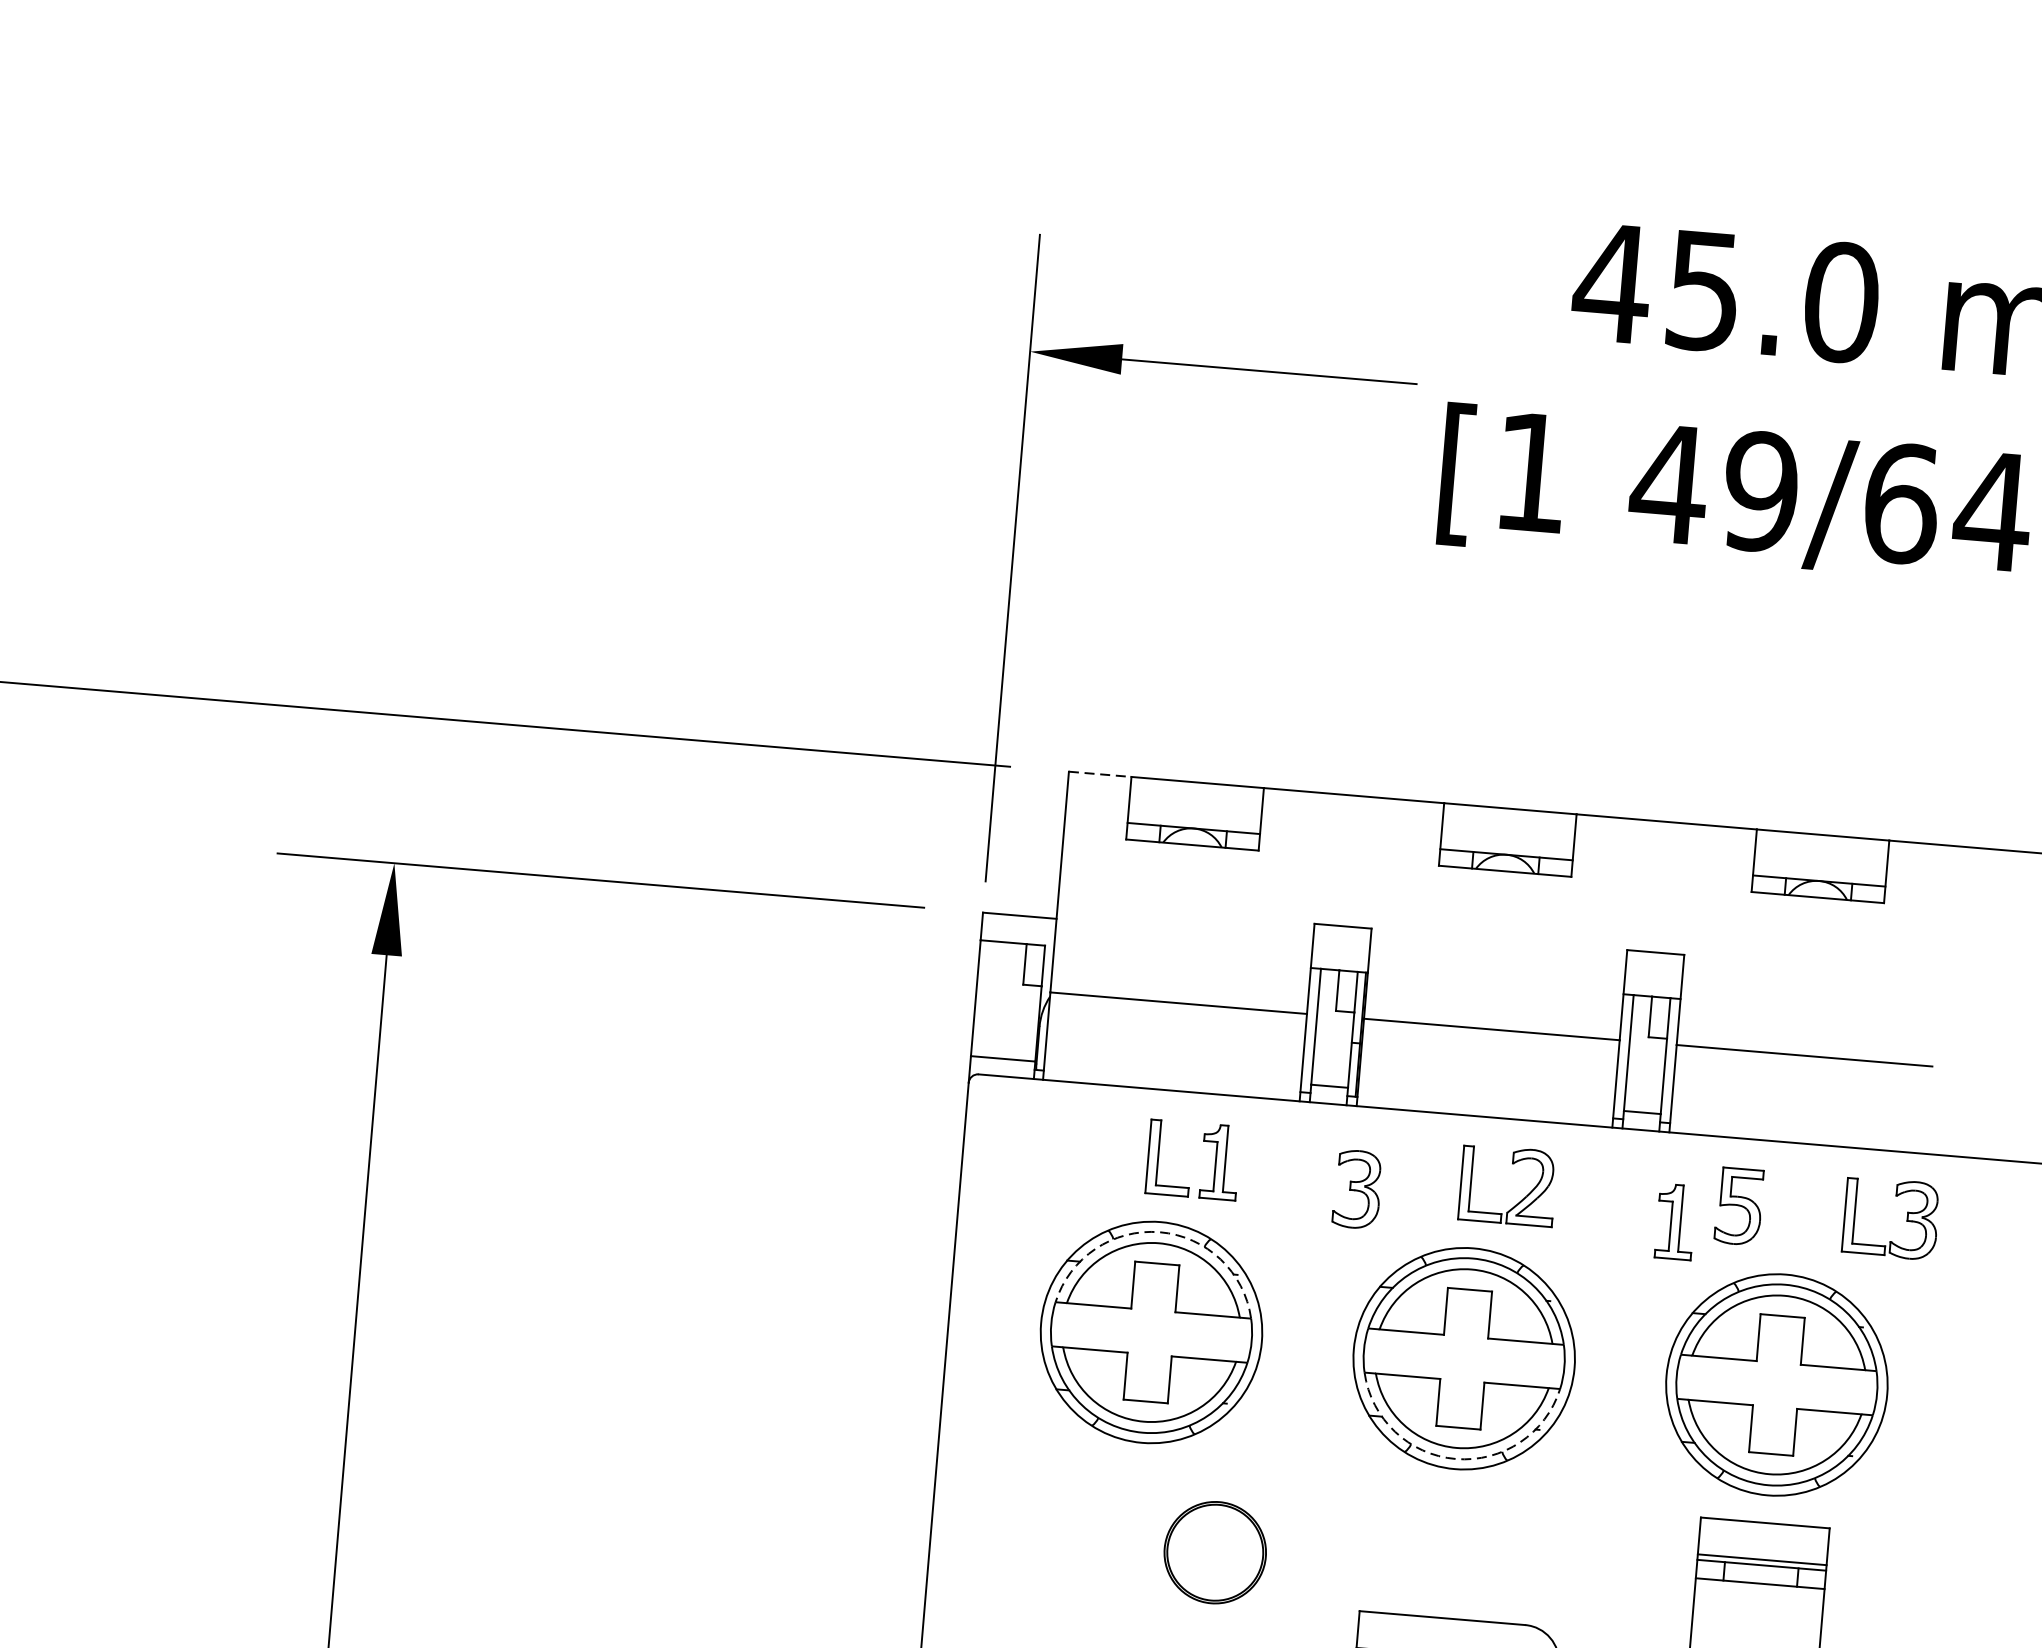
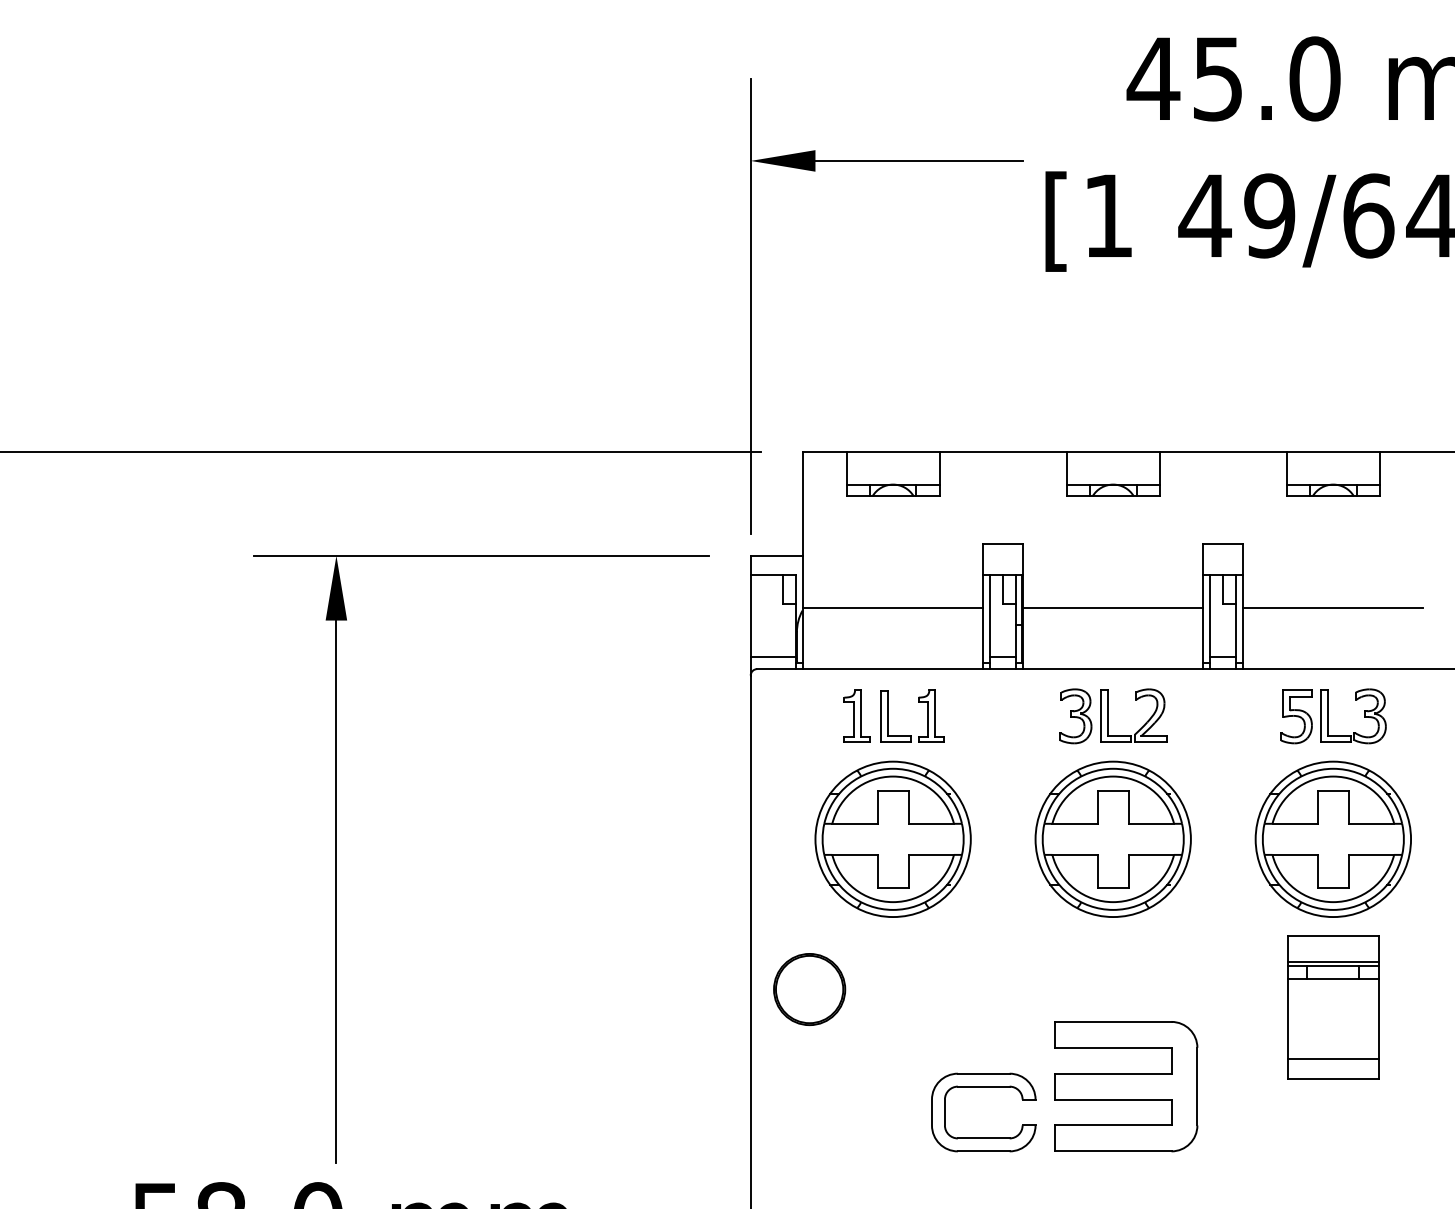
line: (1101, 774) -> (825, 452), dashed -> solid
part: (1357, 1189) -> (1075, 716), moved
part: (1675, 1220) -> (856, 715), moved
part: (1906, 1220) -> (1364, 716), moved
arc: (1160, 1231) -> (893, 768), dashed -> solid
arc: (1456, 1458) -> (1113, 909), dashed -> solid
part: (1215, 1552) -> (809, 989), moved

